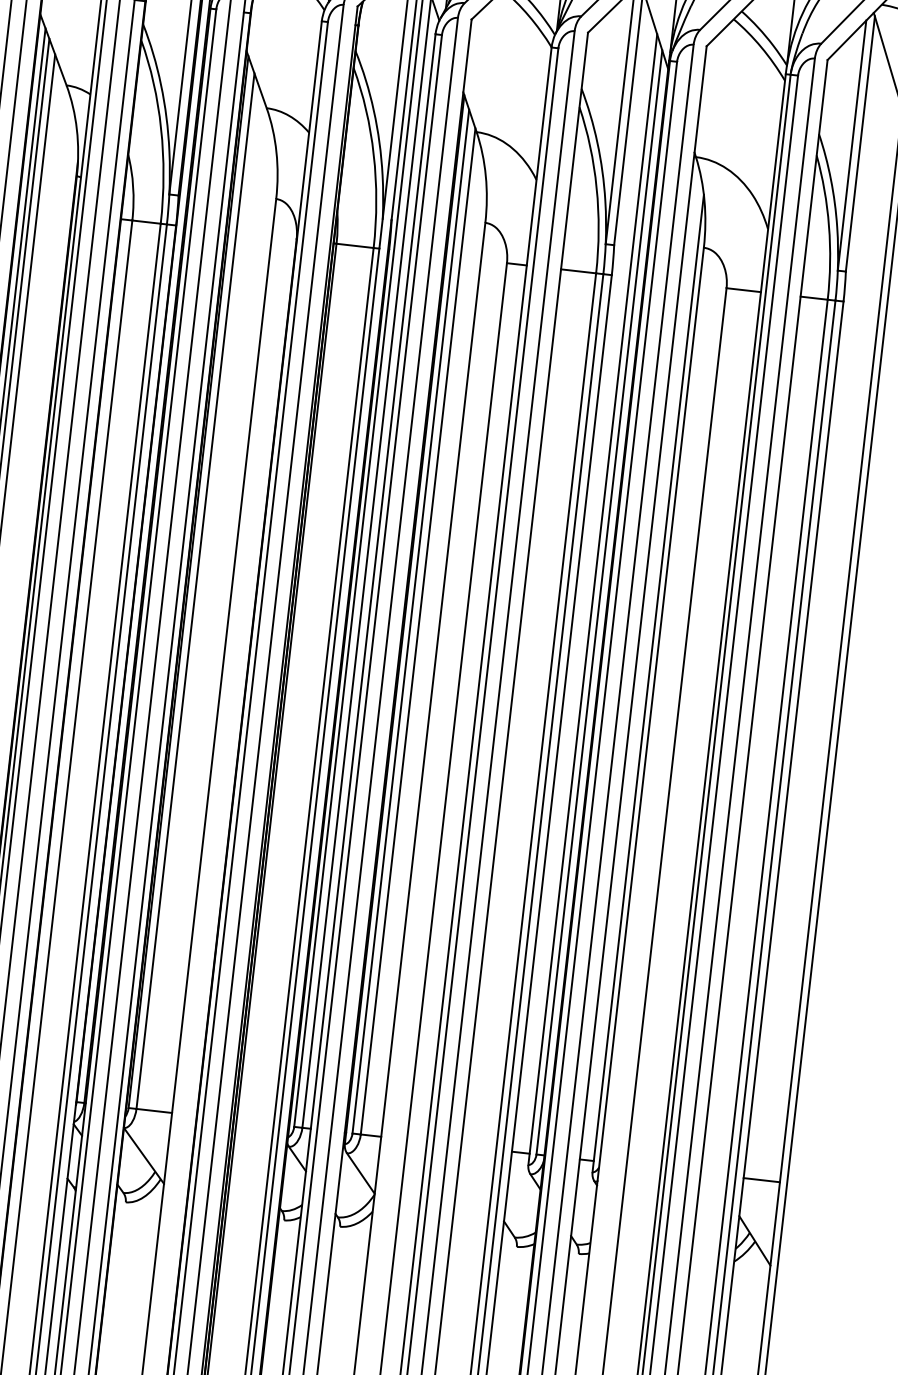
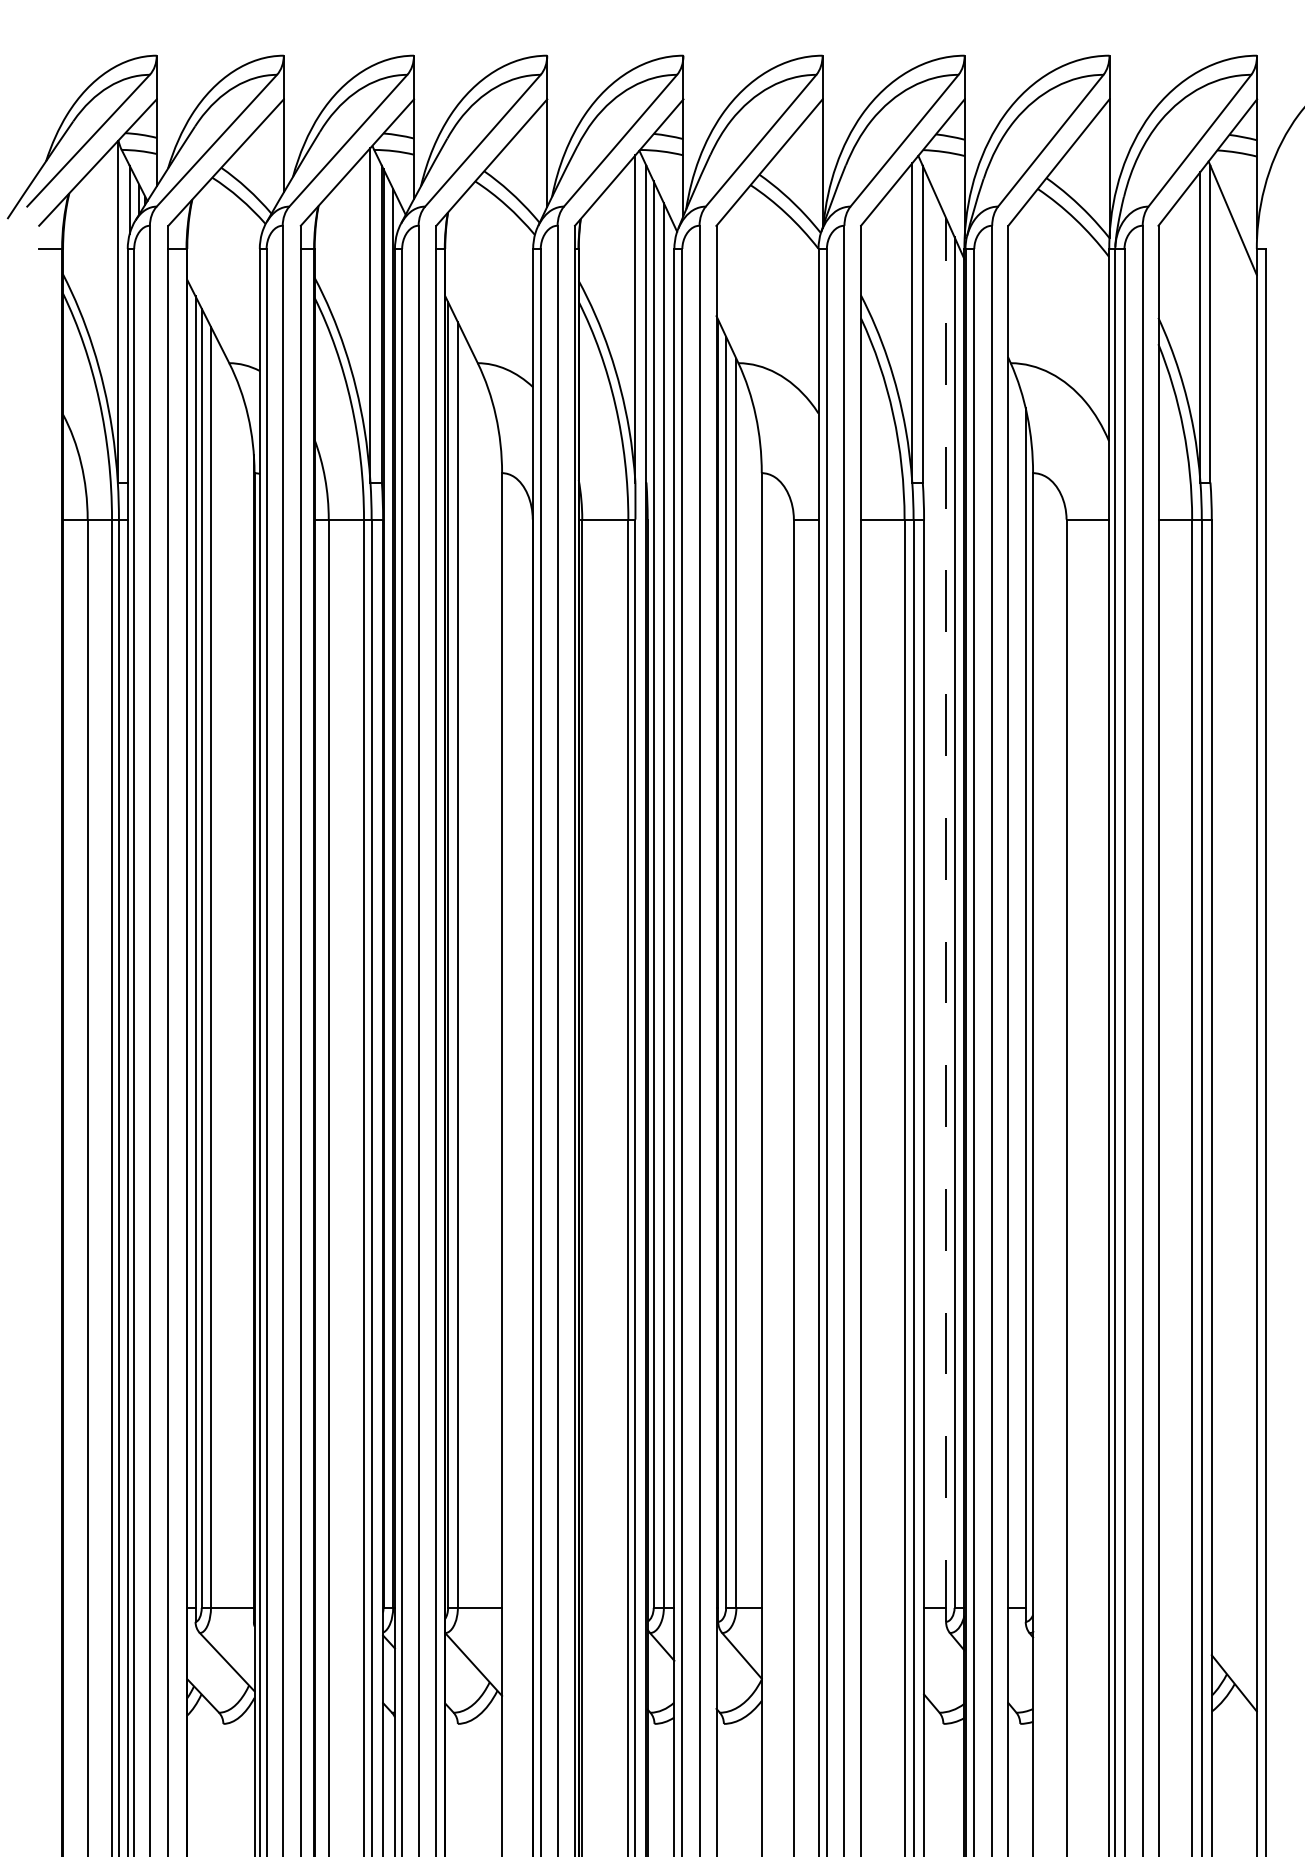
line: (593, 599) -> (946, 919), solid -> dashed
line: (761, 1179) -> (1233, 1607), removed

